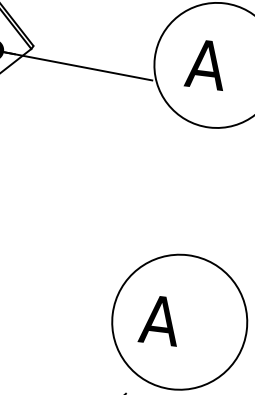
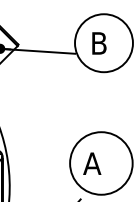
text: (207, 64) -> (99, 43), A -> B

